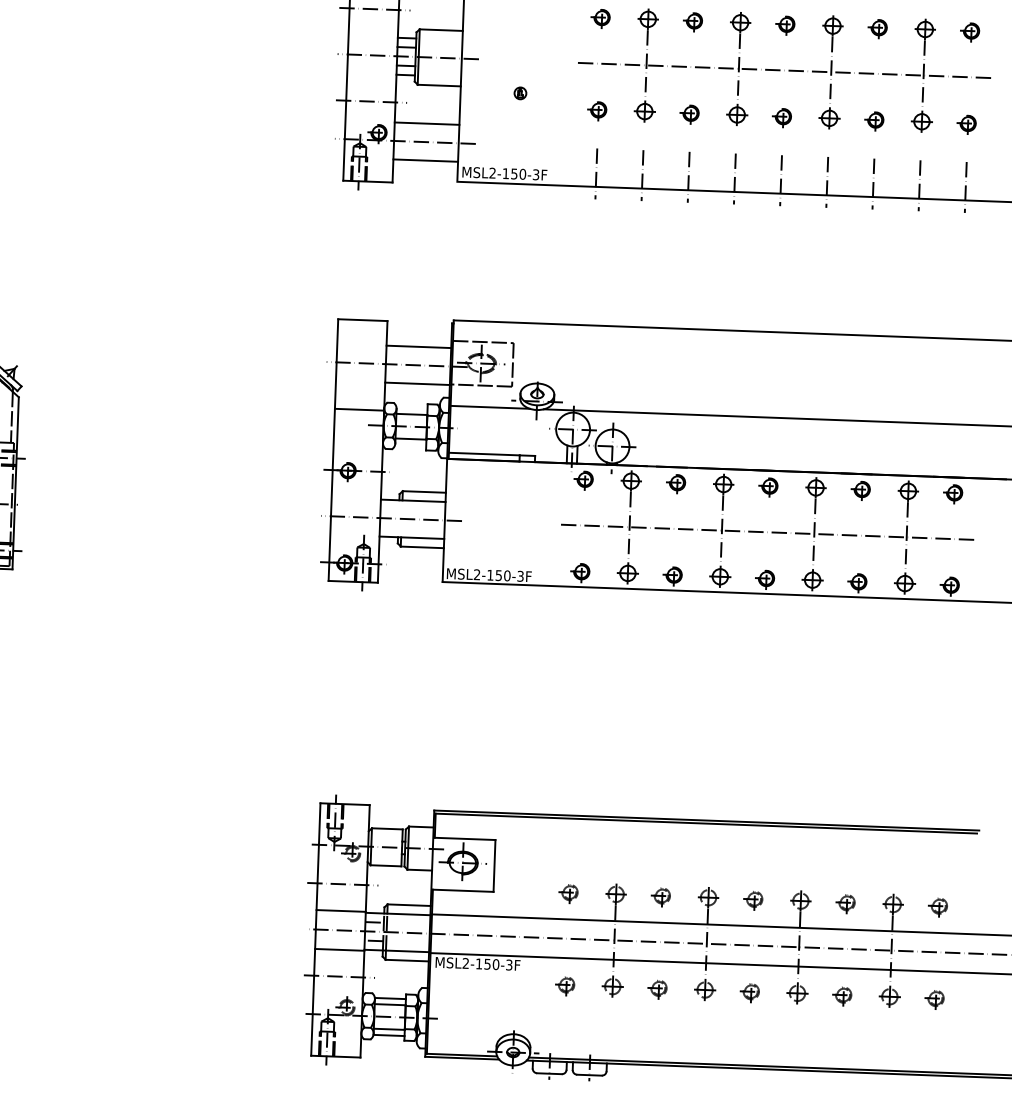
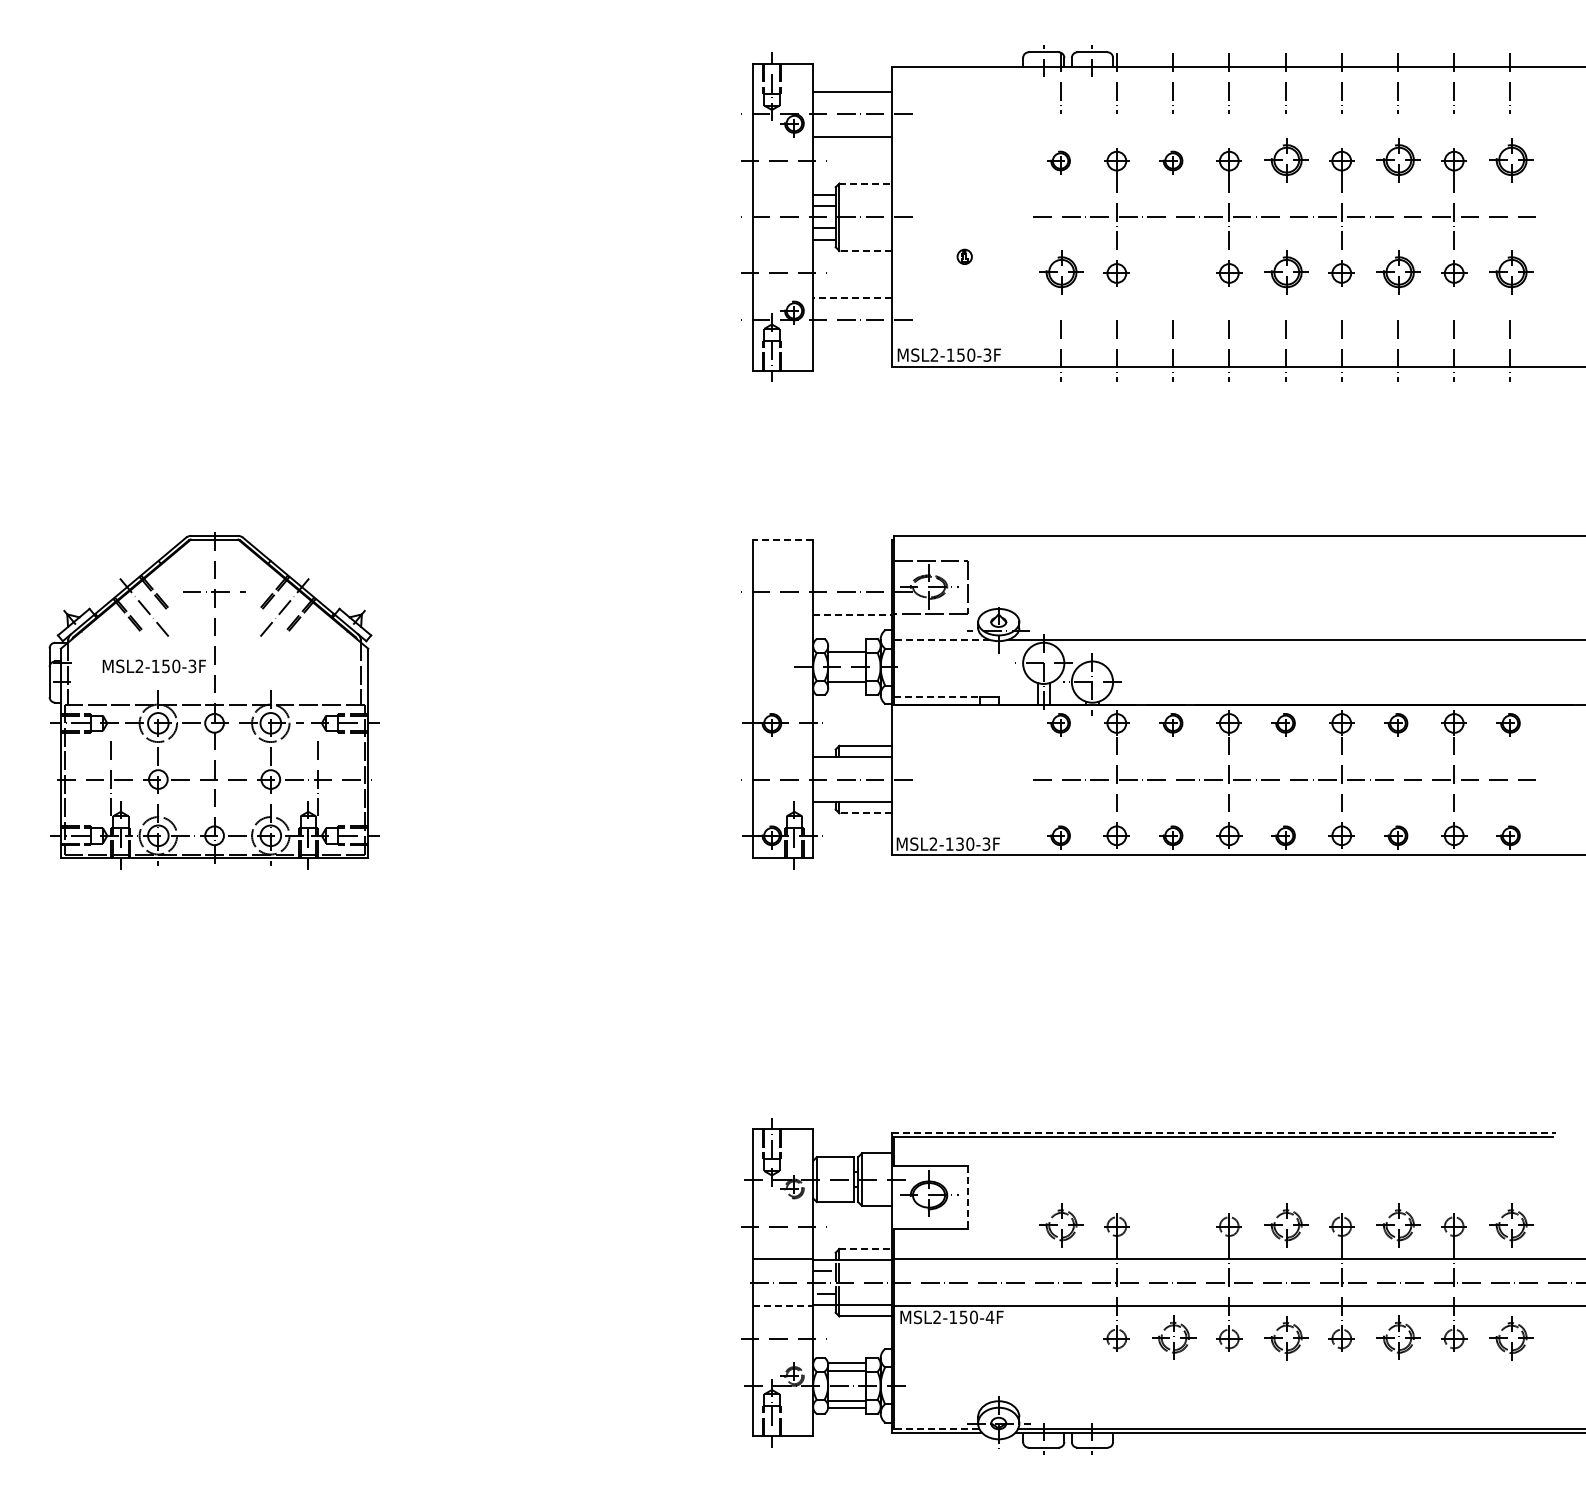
part: (785, 25) -> (1283, 162), size x1.6
part: (877, 28) -> (1396, 162), size x1.6
line: (441, 30) -> (866, 183), solid -> dashed
part: (969, 32) -> (1508, 162), size x1.6
line: (439, 85) -> (865, 250), solid -> dashed
part: (596, 111) -> (1058, 275), size x1.6
part: (689, 114) -> (1171, 275), removed
part: (781, 118) -> (1283, 275), size x1.6
part: (874, 121) -> (1396, 275), size x1.6
line: (427, 123) -> (852, 297), solid -> dashed
part: (966, 125) -> (1508, 275), size x1.6
line: (425, 160) -> (852, 342), removed
line: (363, 320) -> (783, 539), solid -> dashed
line: (418, 346) -> (852, 569), removed
line: (418, 383) -> (853, 614), solid -> dashed
line: (489, 407) -> (941, 640), solid -> dashed
line: (359, 409) -> (783, 648), removed
line: (484, 454) -> (937, 697), solid -> dashed
line: (422, 547) -> (865, 813), solid -> dashed
text: (498, 575) -> (959, 843), MSL2-150-3F -> MSL2-130-3F
line: (706, 820) -> (1223, 1132), solid -> dashed
line: (494, 865) -> (967, 1197), solid -> dashed
part: (568, 894) -> (1058, 1228), size x1.6
part: (660, 897) -> (1171, 1228), removed
part: (752, 900) -> (1283, 1228), size x1.6
part: (845, 904) -> (1396, 1228), size x1.6
line: (409, 905) -> (866, 1249), solid -> dashed
part: (937, 907) -> (1508, 1228), size x1.6
line: (340, 949) -> (783, 1306), solid -> dashed
text: (508, 965) -> (989, 1317), MSL2-150-3F -> MSL2-150-4F
part: (564, 986) -> (1058, 1340), removed
part: (657, 989) -> (1171, 1340), size x1.6
part: (749, 992) -> (1283, 1340), size x1.6
part: (842, 996) -> (1396, 1340), size x1.6
part: (934, 999) -> (1508, 1340), size x1.6
line: (461, 1054) -> (936, 1428), solid -> dashed

